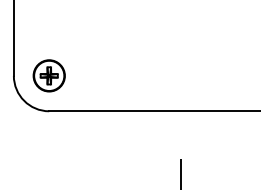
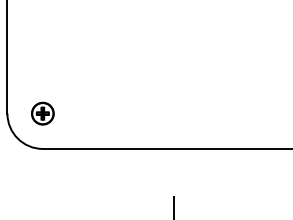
part: (48, 75) -> (42, 113), size x0.7

